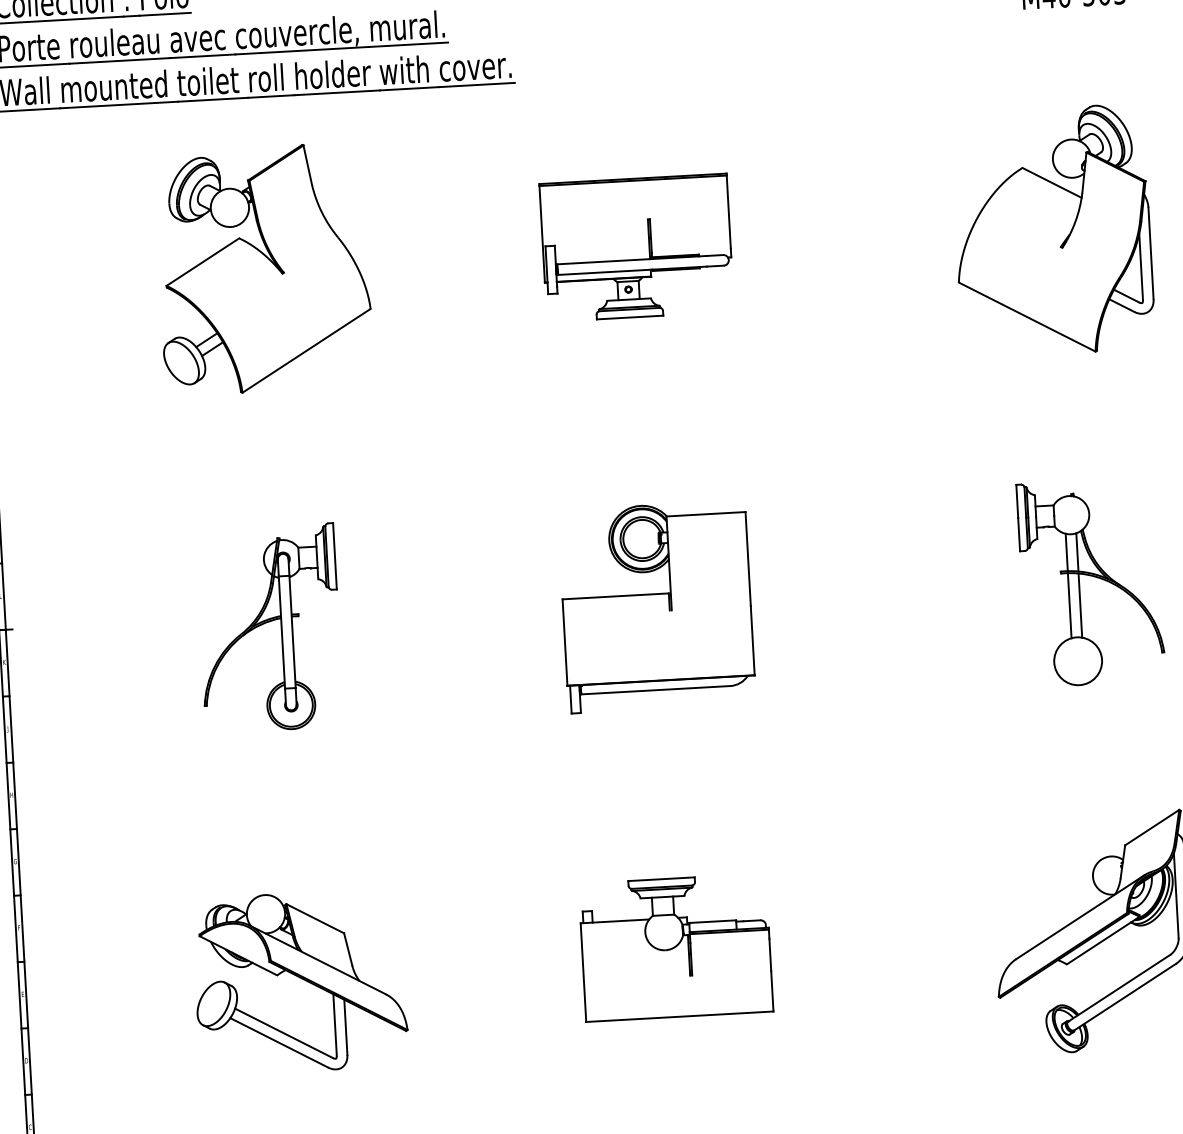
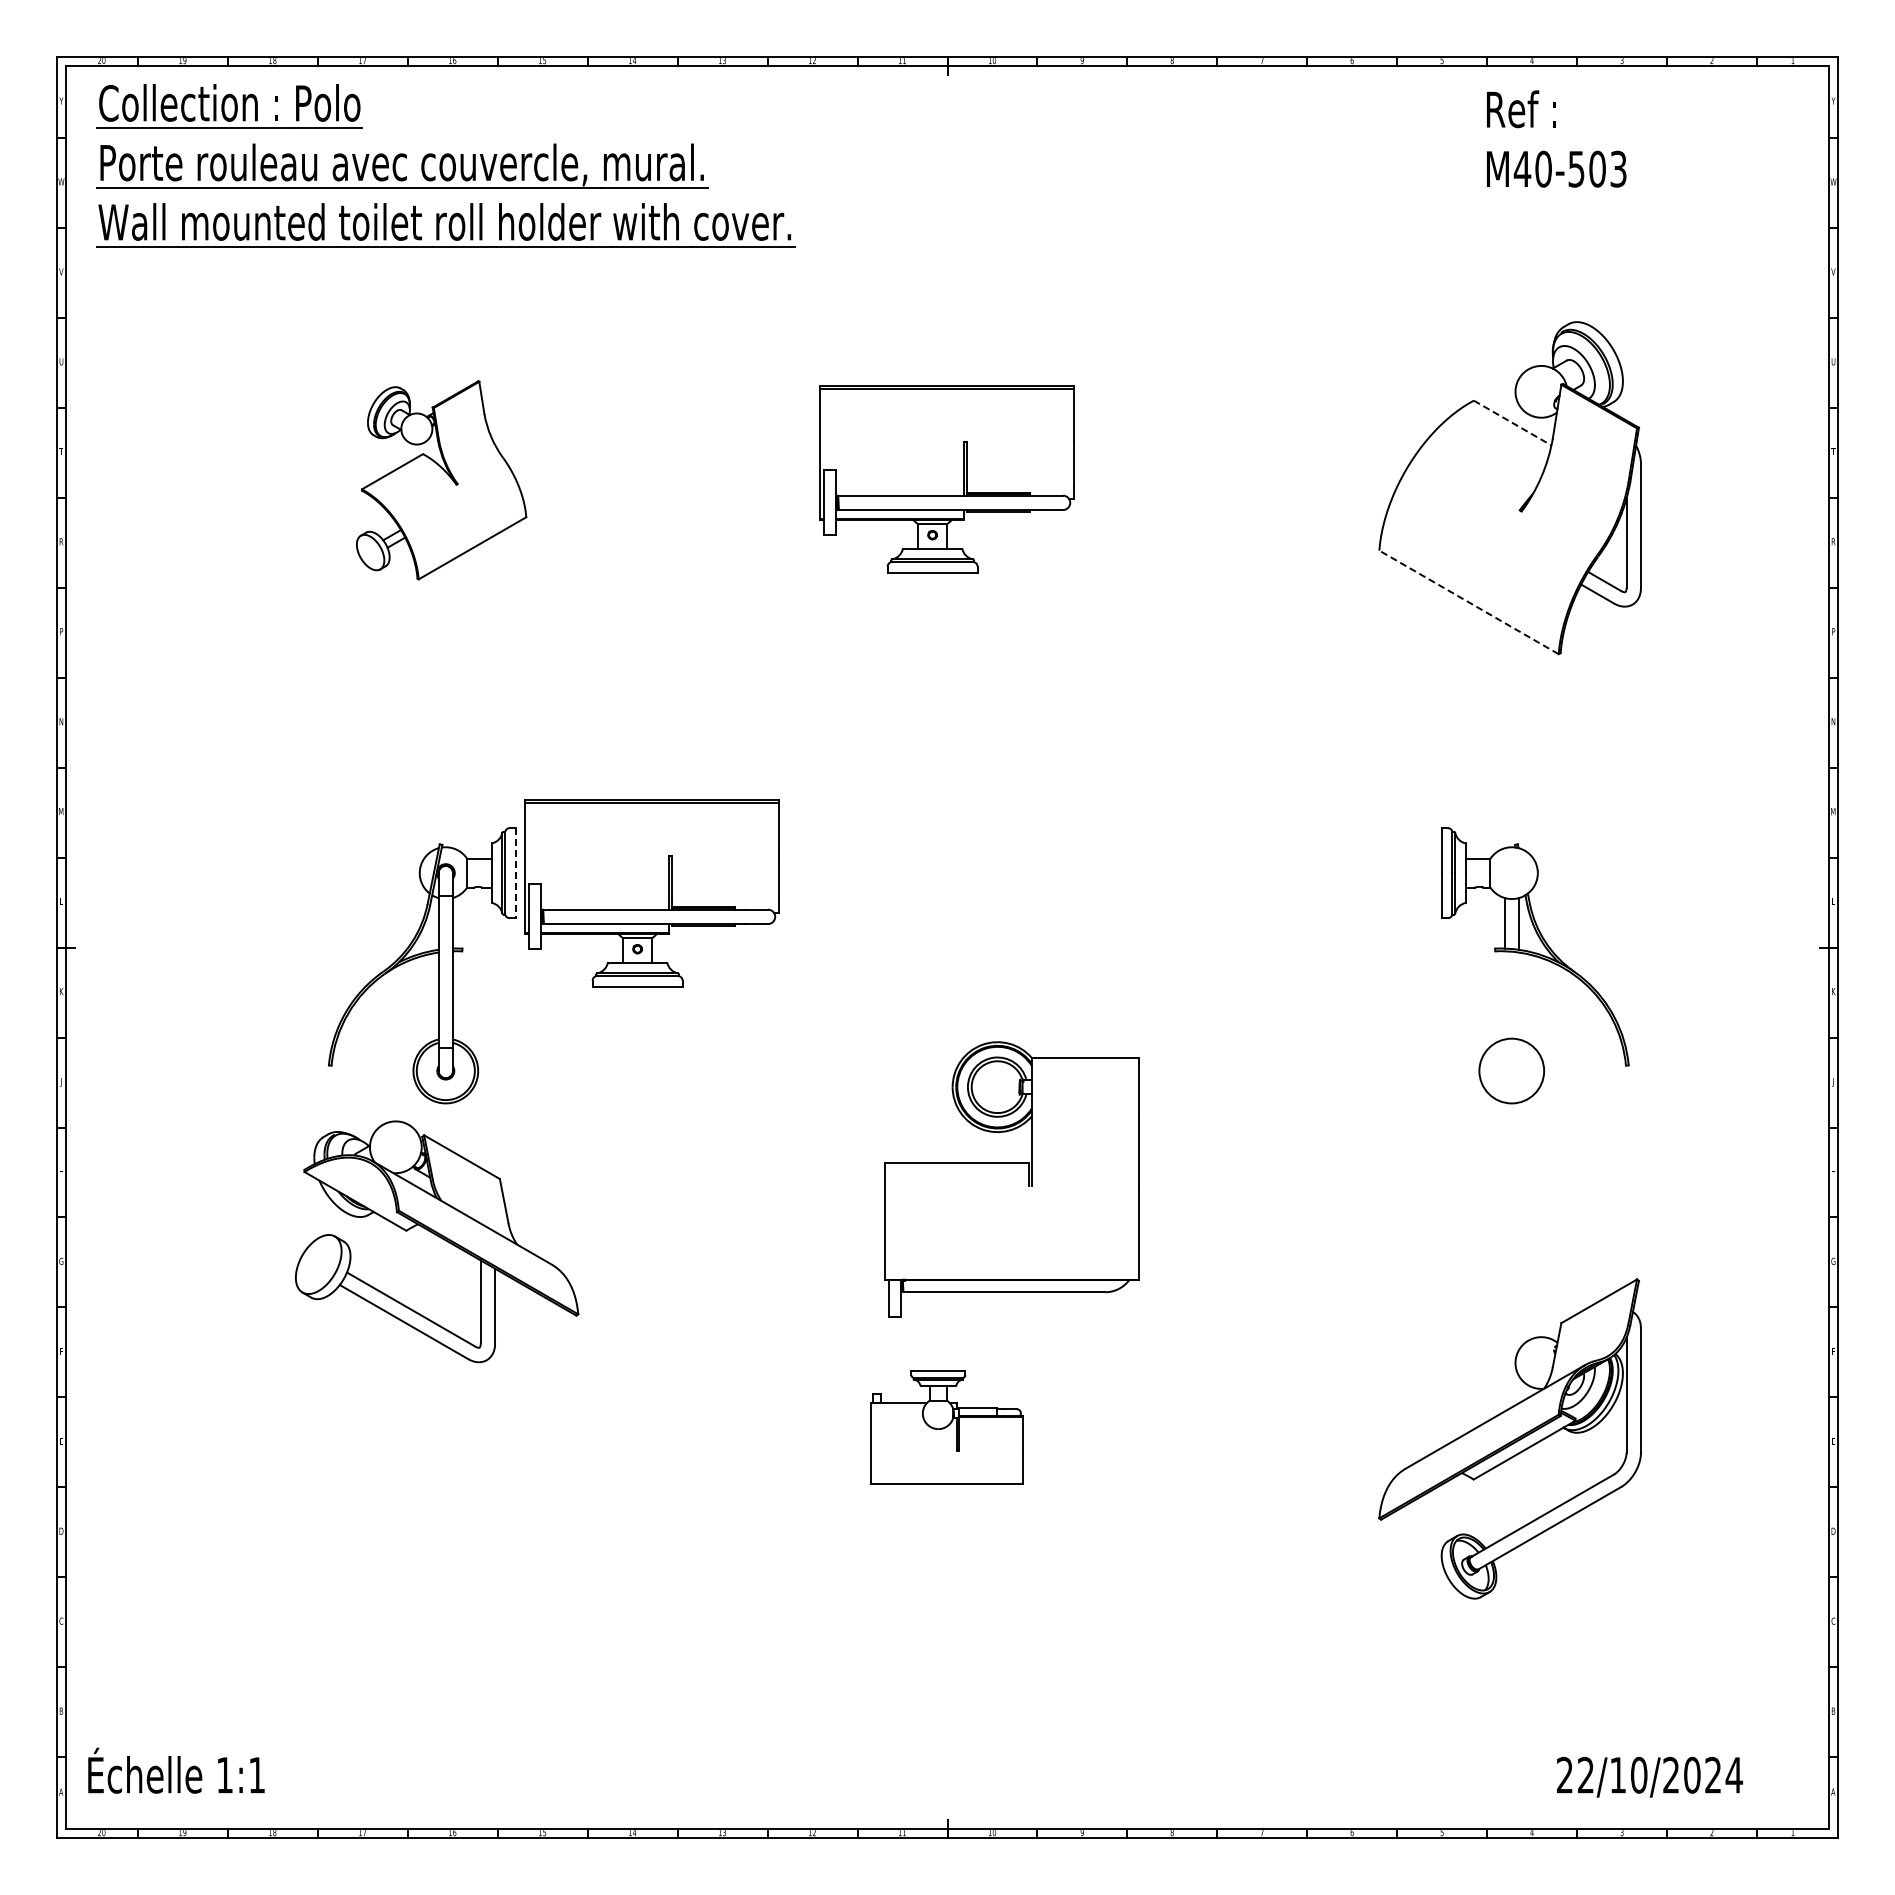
line: (1051, 183) -> (1512, 423), solid -> dashed
part: (263, 269) -> (441, 480), size x0.6
line: (1027, 317) -> (1469, 602), solid -> dashed
line: (334, 556) -> (515, 873), solid -> dashed
part: (435, 565) -> (651, 893), added
part: (655, 594) -> (1011, 1163), moved
line: (1069, 605) -> (1504, 995), removed
line: (1080, 605) -> (1518, 995), removed
part: (675, 947) -> (946, 1427), size x0.6
part: (300, 981) -> (437, 1241), moved

